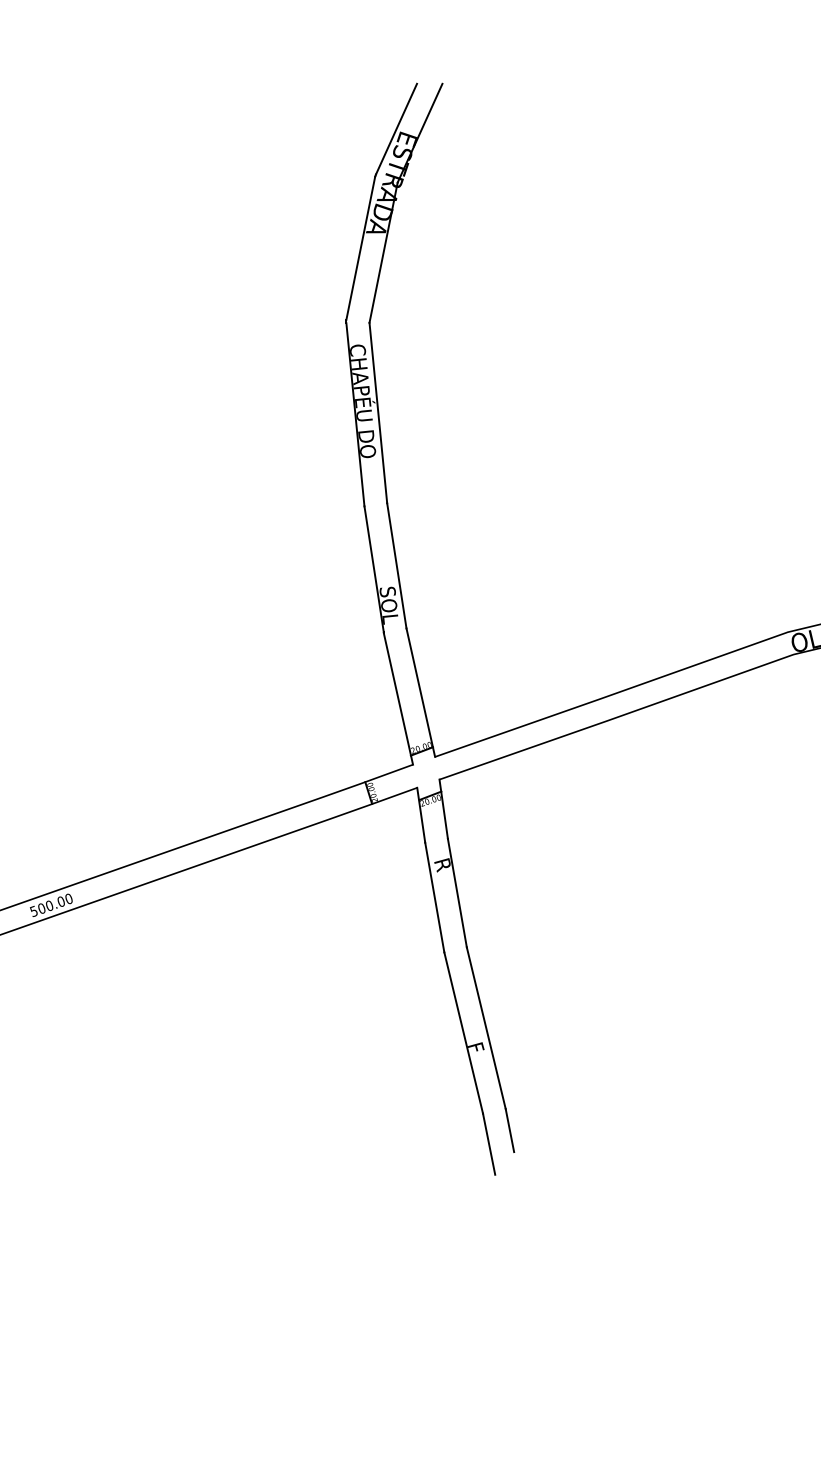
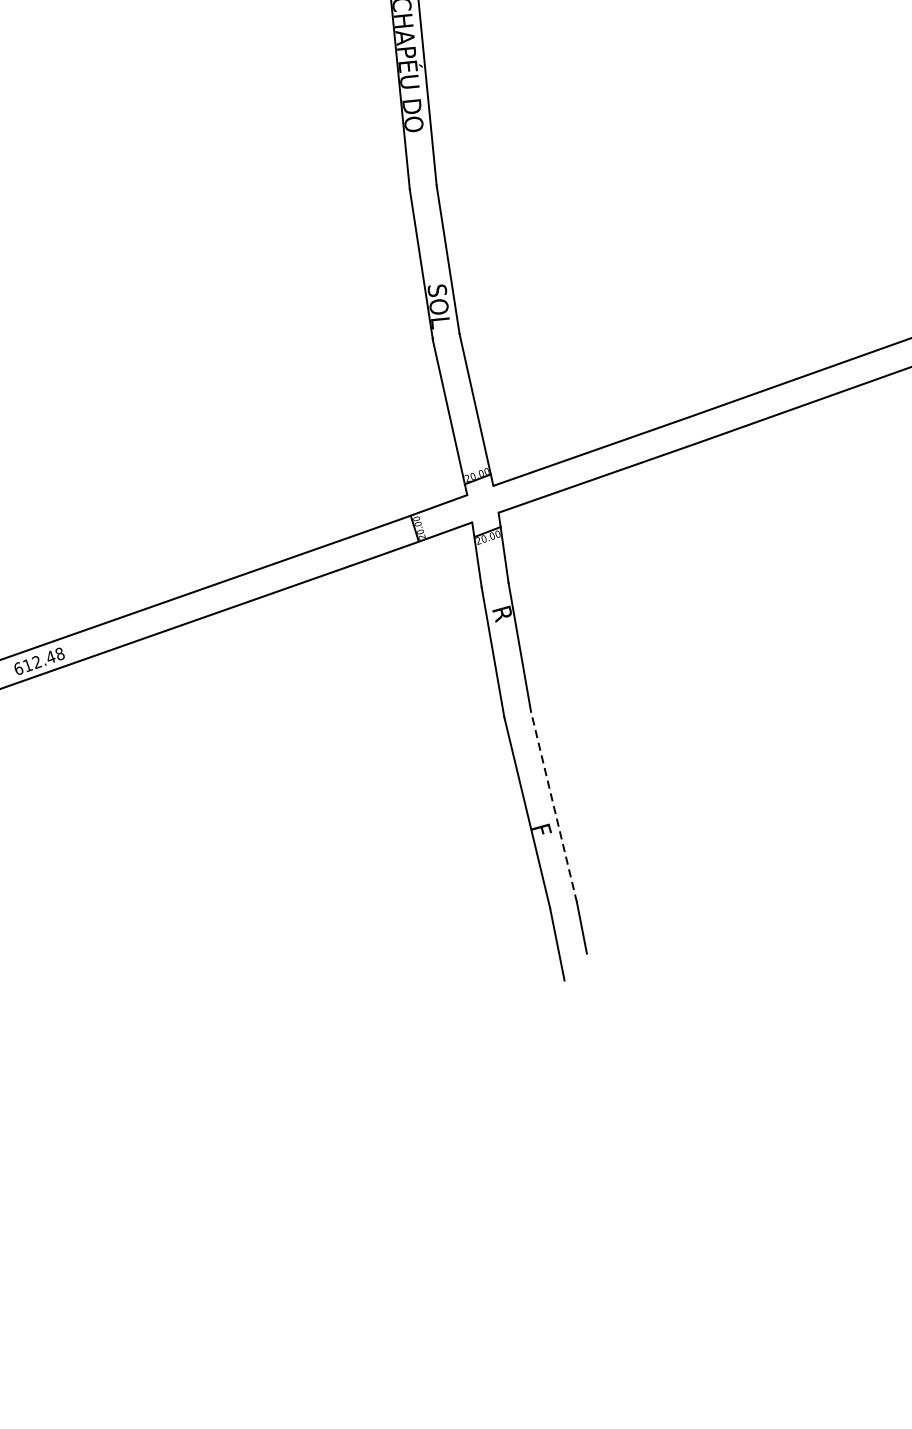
text: (50, 905) -> (38, 661), 500.00 -> 612.48
line: (486, 1027) -> (554, 806), solid -> dashed

